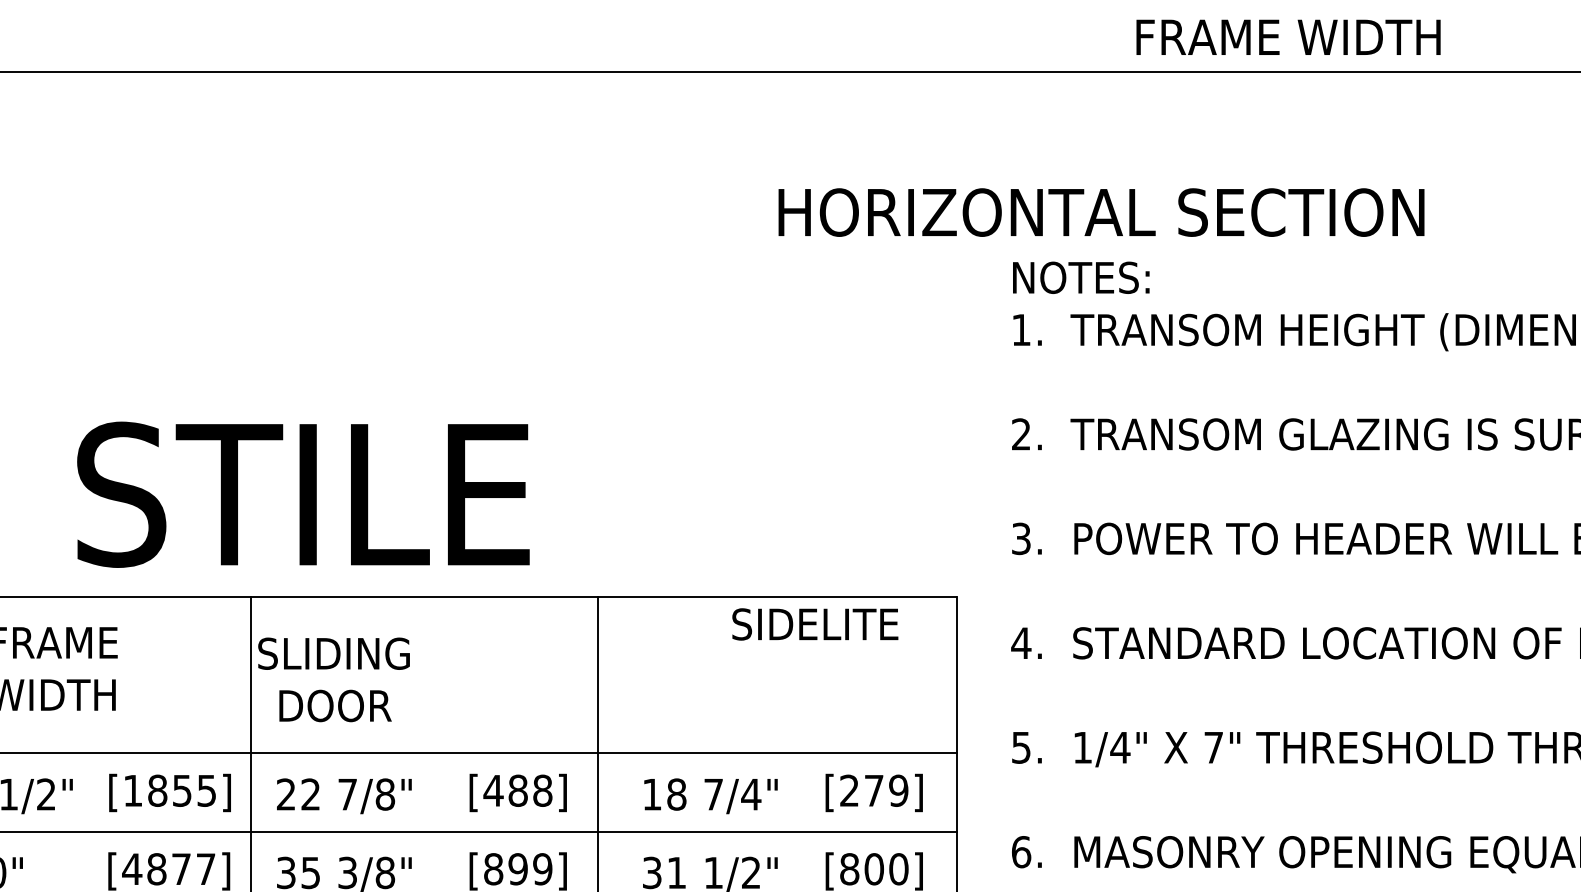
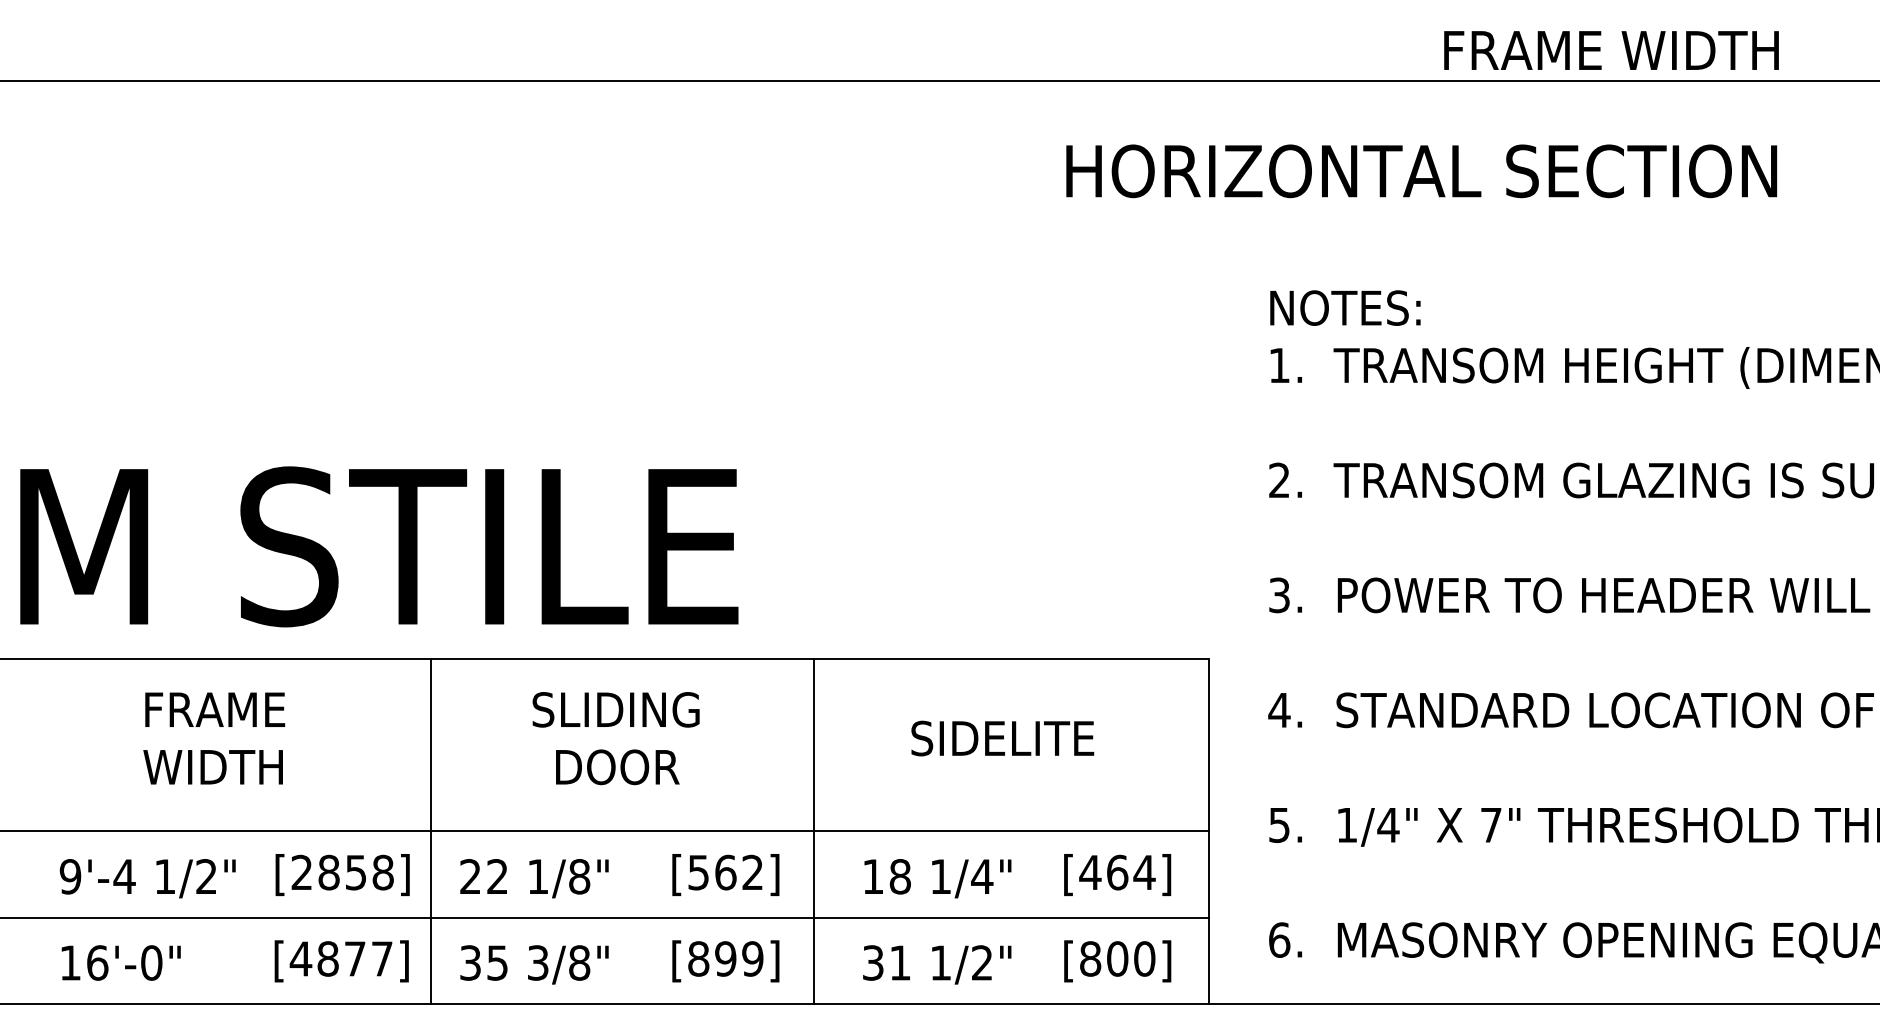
text: (1288, 37) -> (1611, 50), moved
text: (1101, 212) -> (1421, 171), moved
text: (815, 624) -> (1002, 738), moved
text: (333, 679) -> (615, 738), moved
text: (169, 790) -> (342, 872), [1855] -> [2858]
text: (517, 790) -> (725, 872), [488] -> [562]
text: (874, 790) -> (1117, 872), [279] -> [464]
text: (348, 794) -> (538, 876), 7/8" -> 1/8"
text: (713, 794) -> (940, 876), 7/4" -> 1/4"

